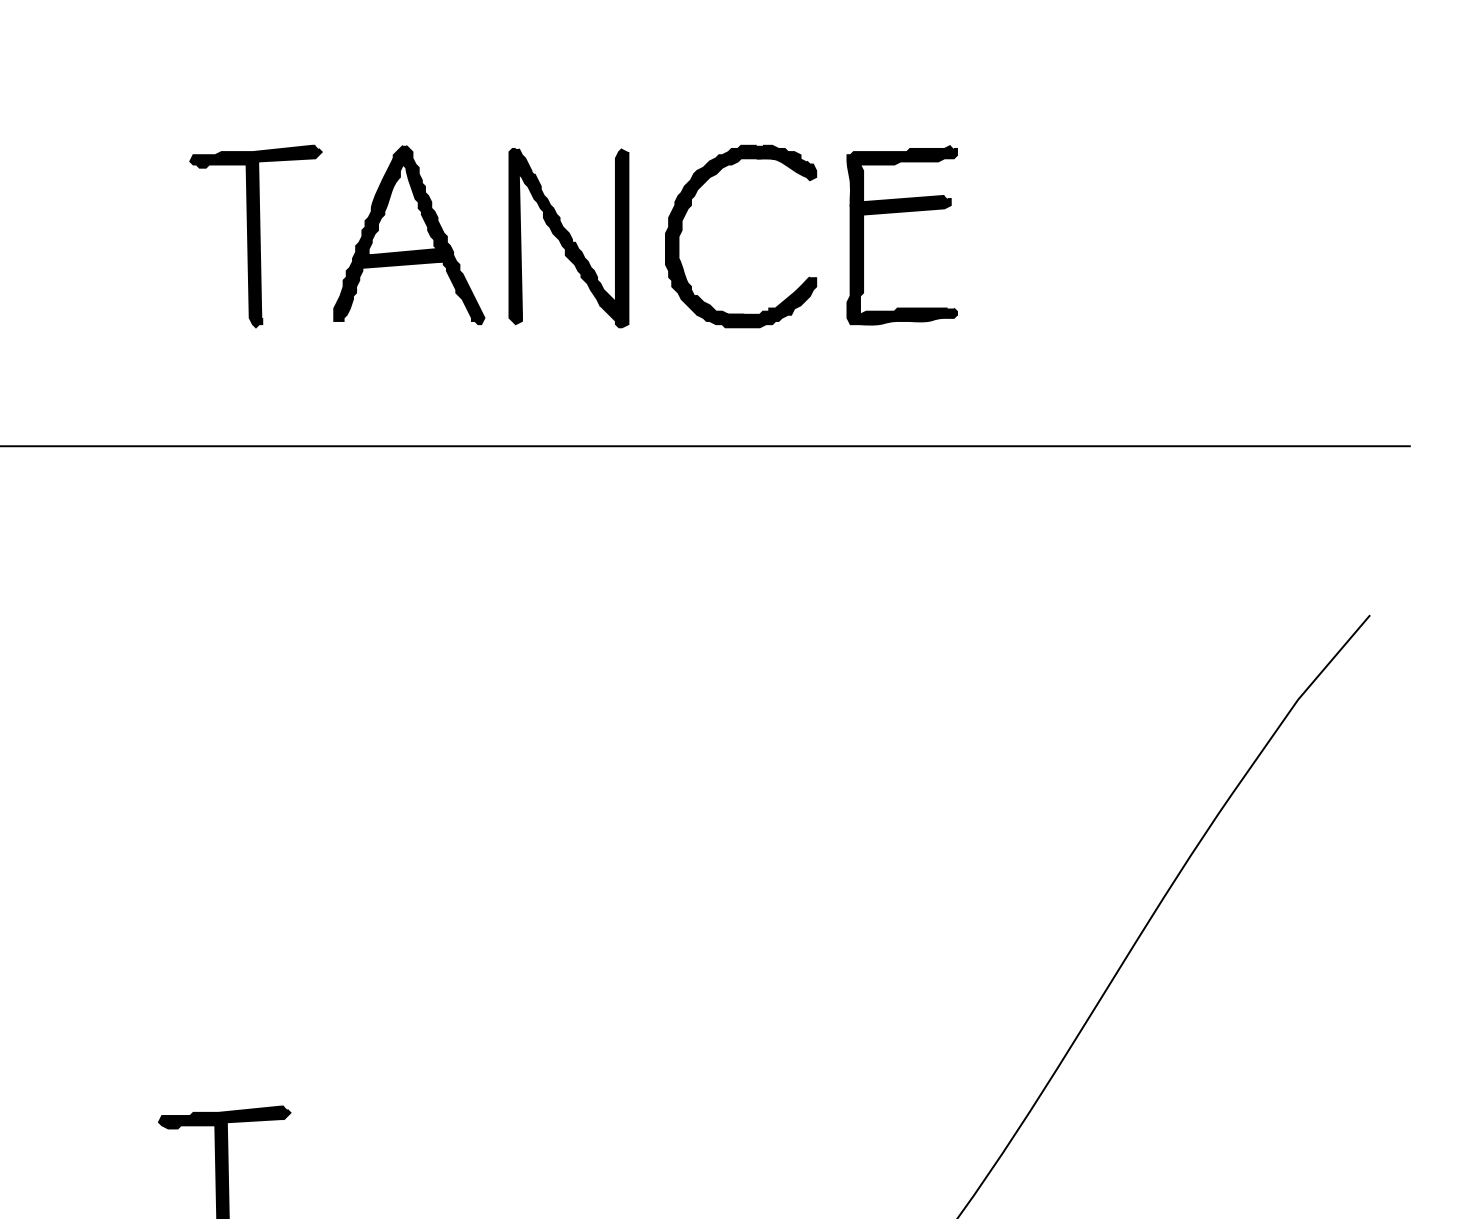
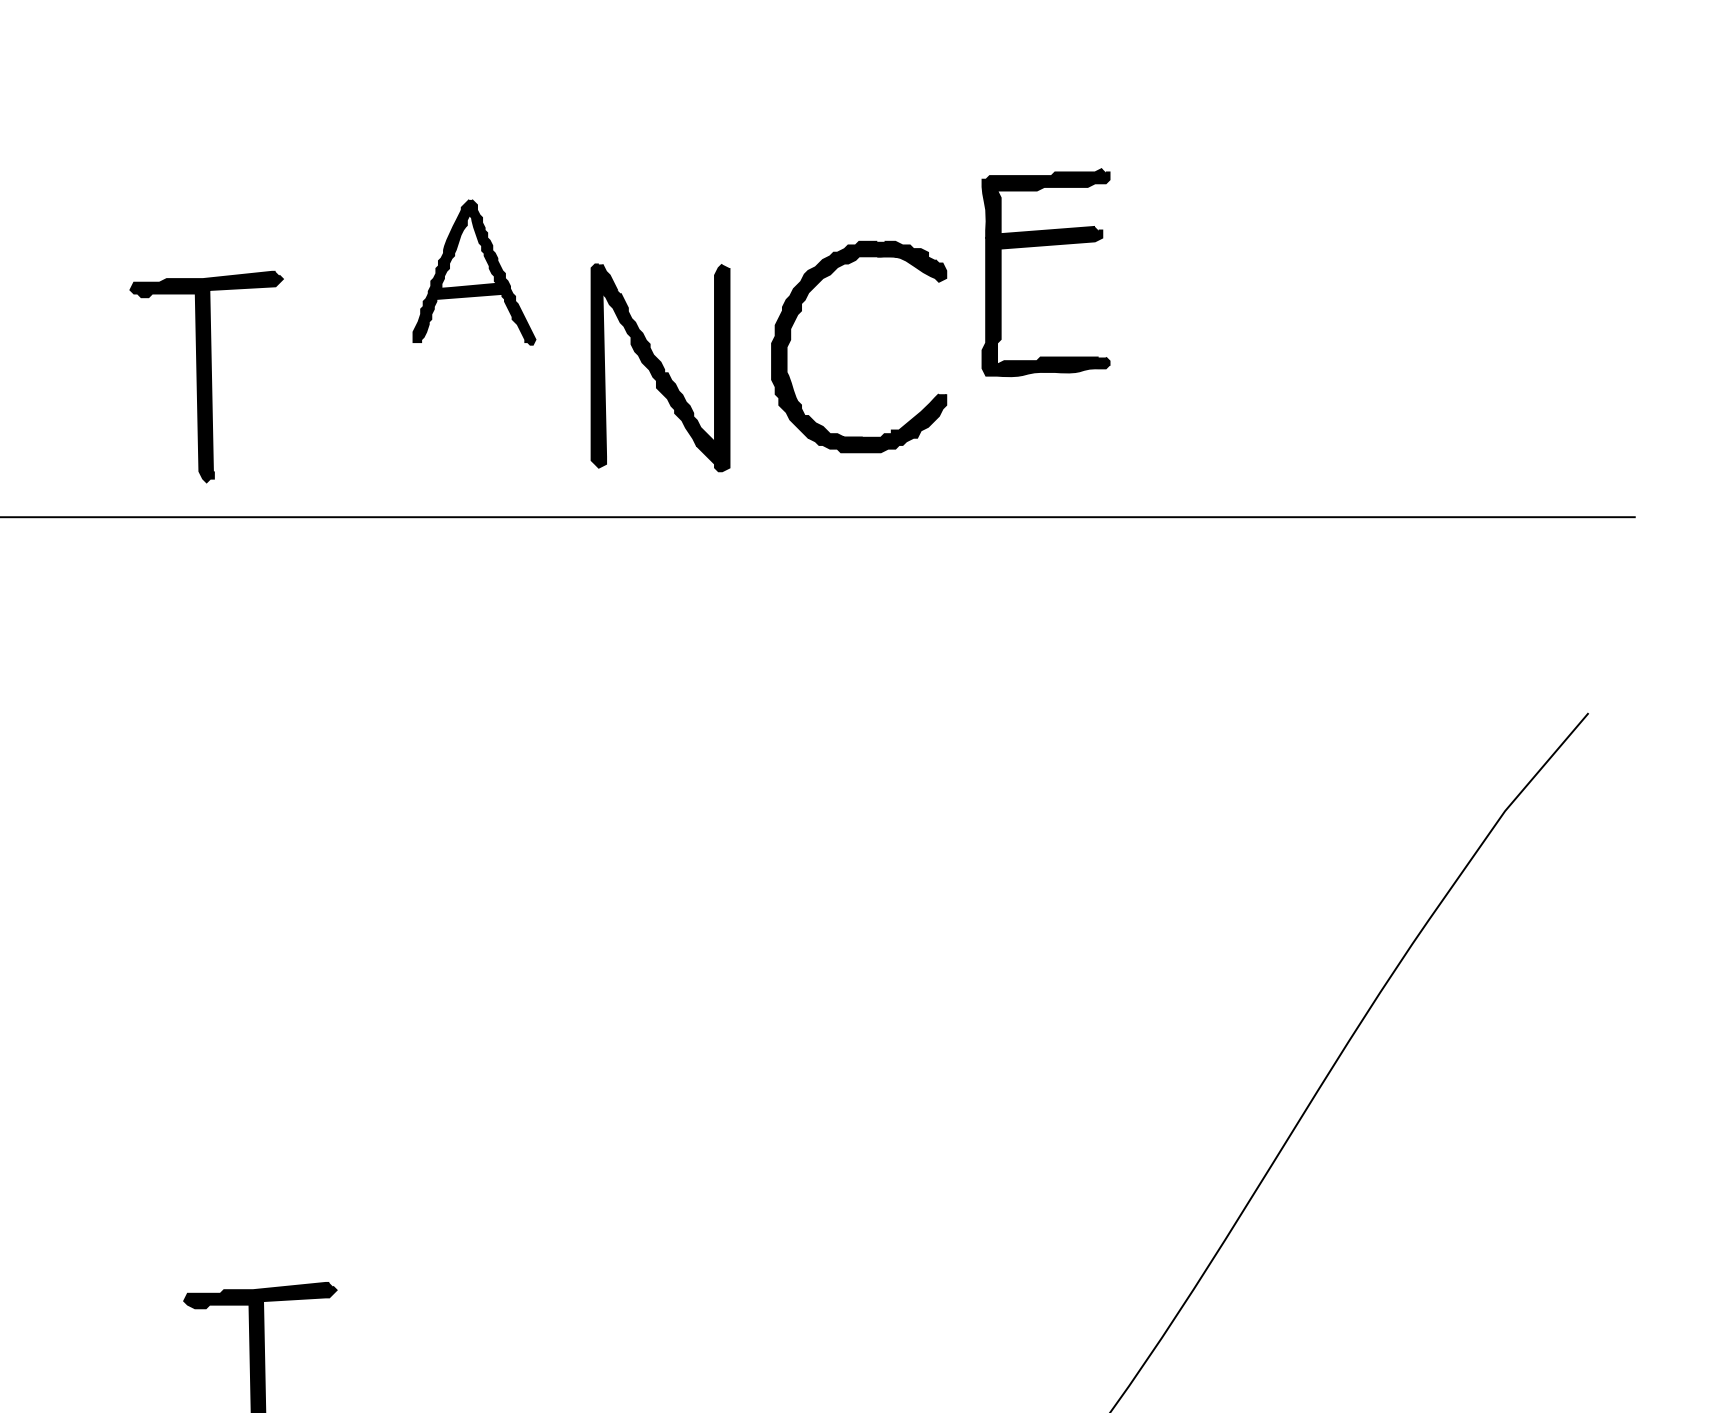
part: (691, 205) -> (801, 311), moved
part: (409, 235) -> (474, 272), size x0.7
part: (255, 236) -> (206, 376), moved
part: (568, 237) -> (660, 367), moved

